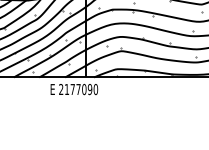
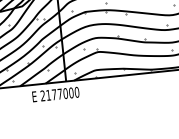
text: (89, 89) -> (70, 93), 2177090 -> 2177000

